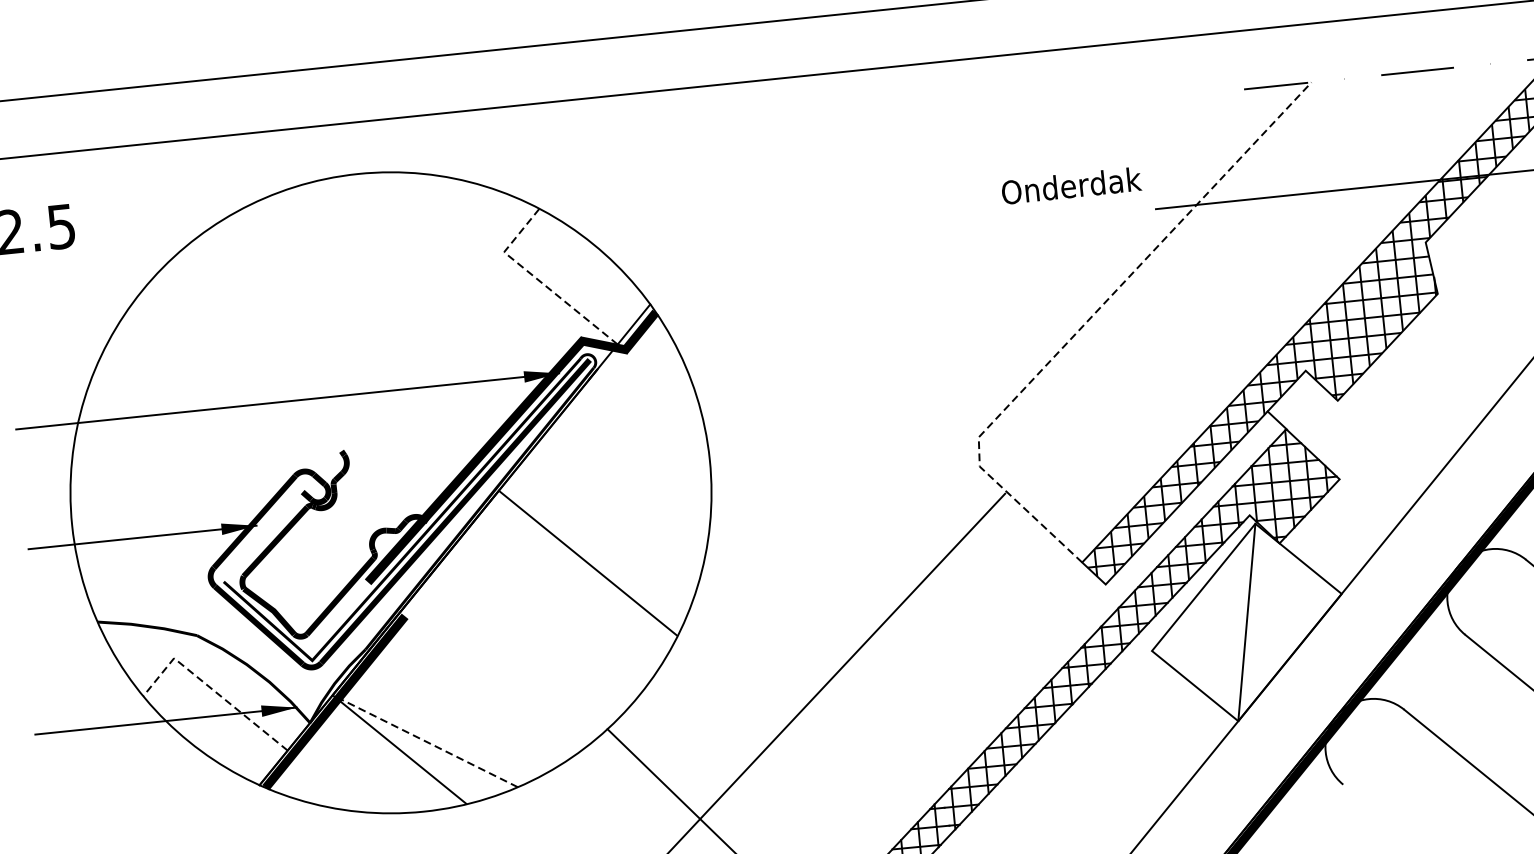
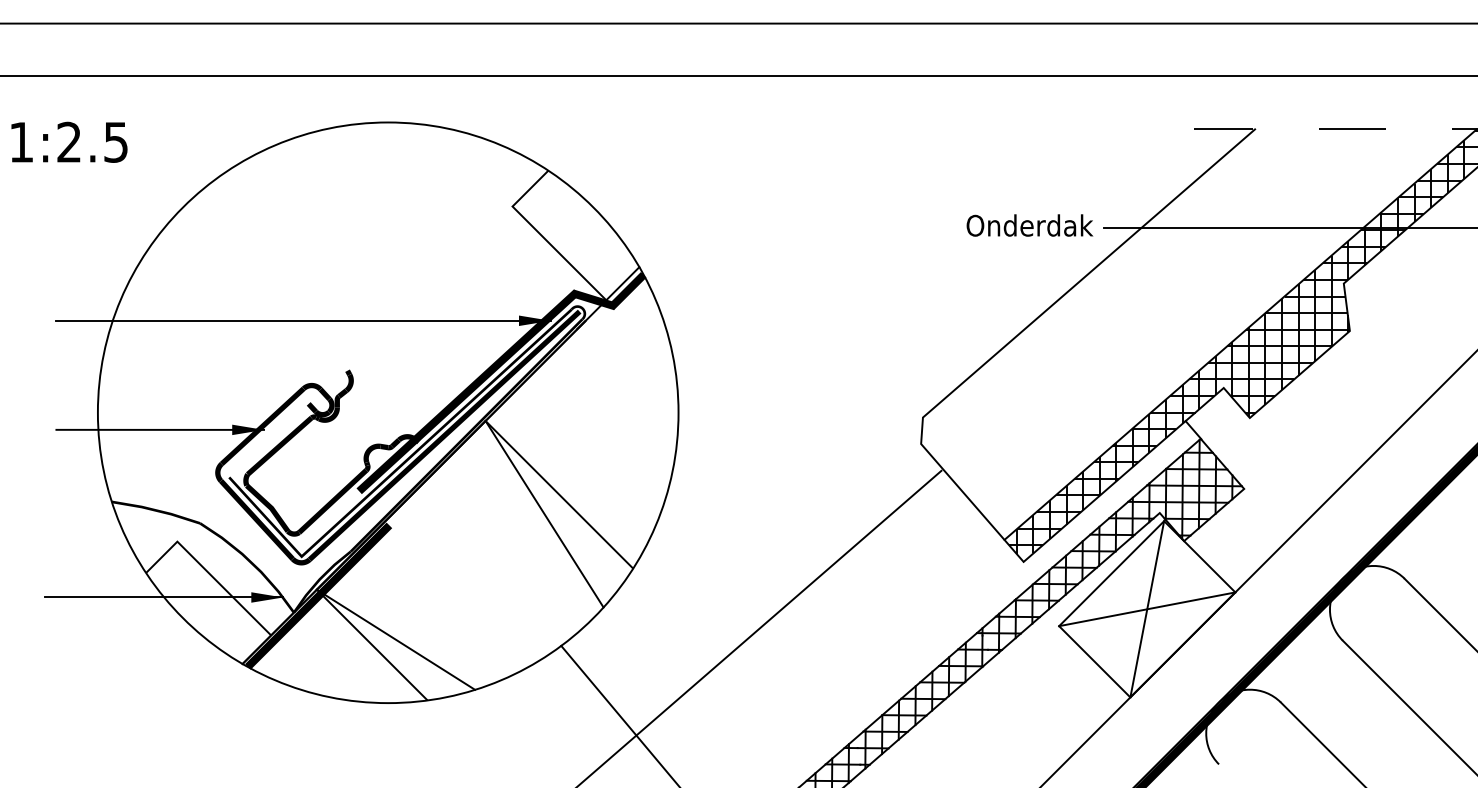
text: (1071, 185) -> (1029, 225), moved
line: (538, 279) -> (540, 234), dashed -> solid
line: (1086, 322) -> (1030, 324), dashed -> solid
line: (574, 585) -> (544, 513), added
line: (1247, 622) -> (1147, 609), added
line: (210, 687) -> (207, 571), dashed -> solid
line: (424, 740) -> (395, 639), dashed -> solid

